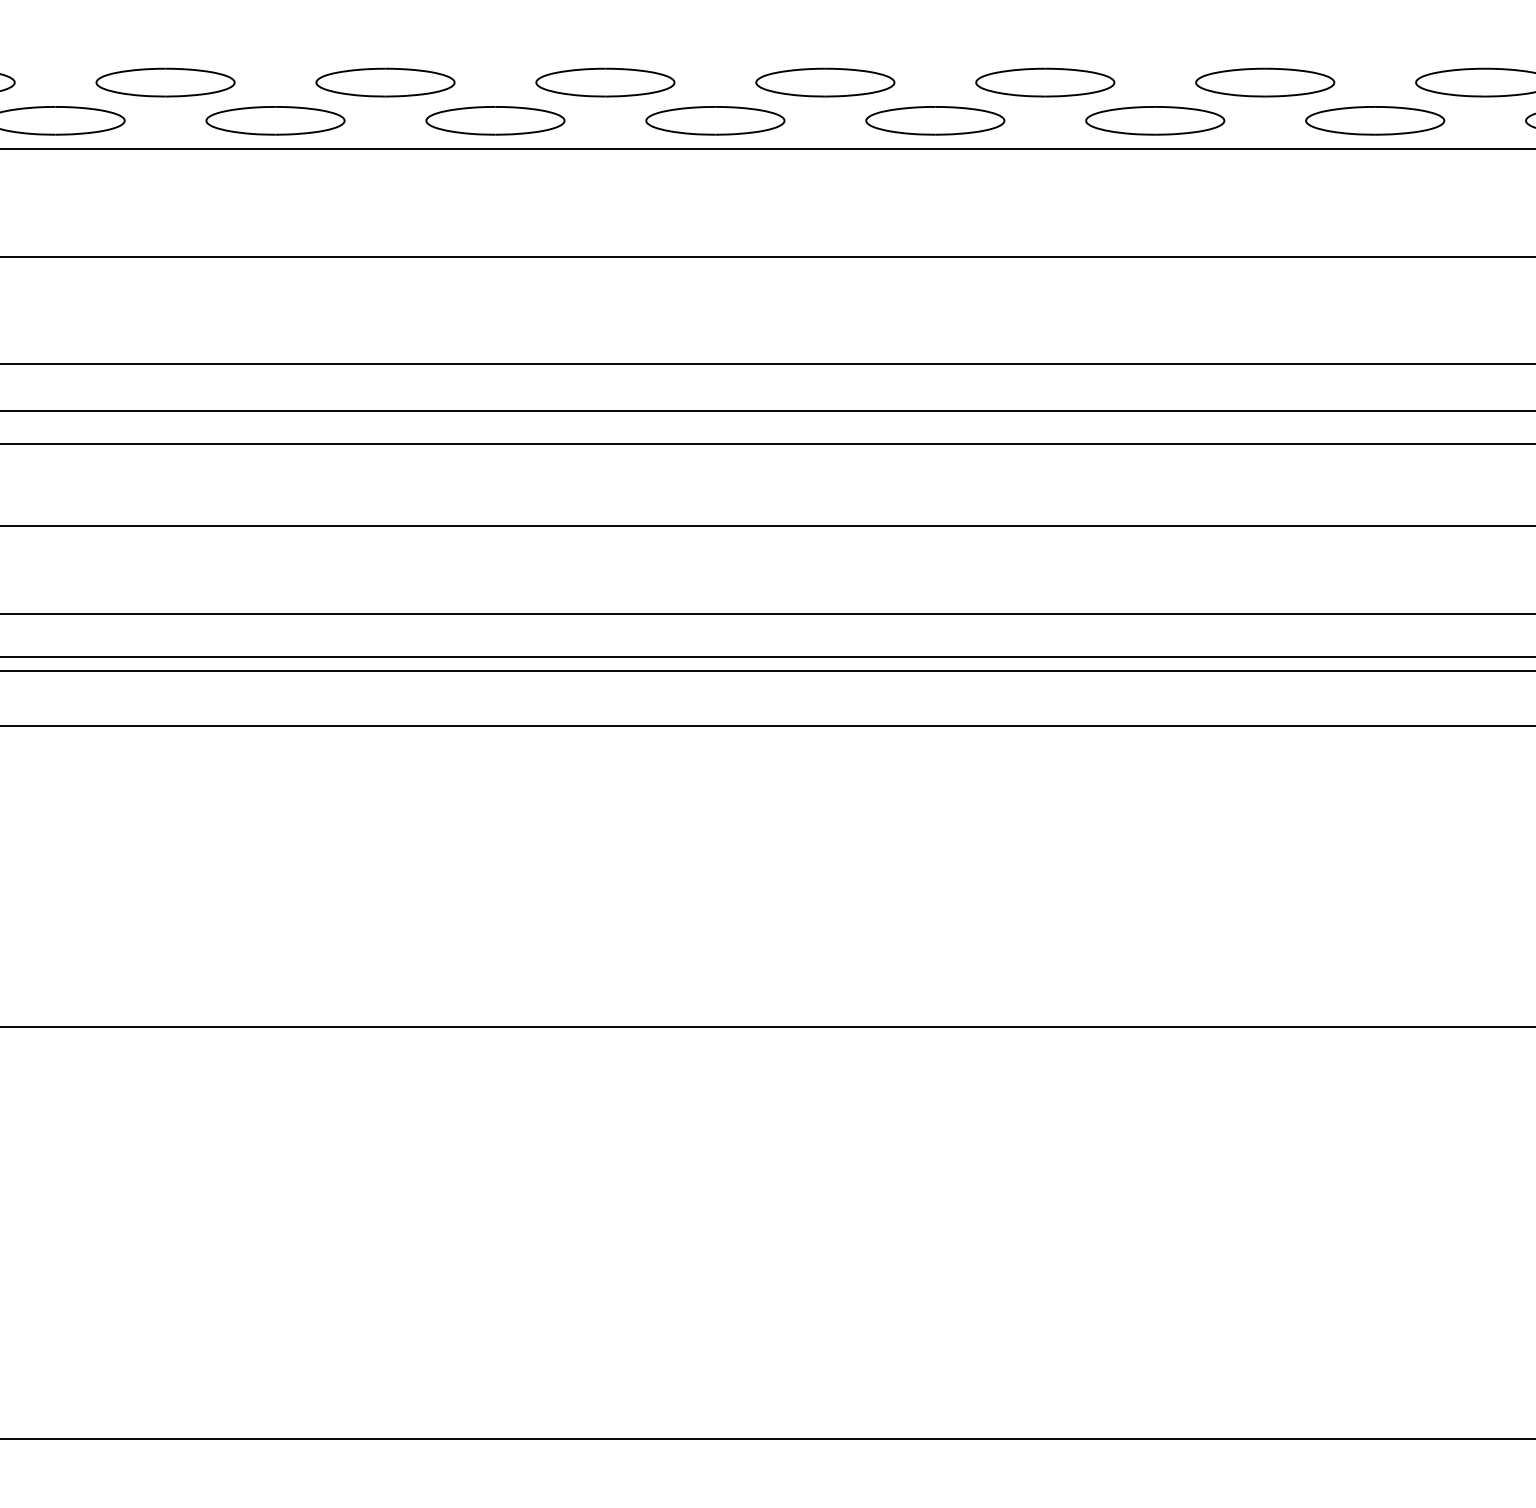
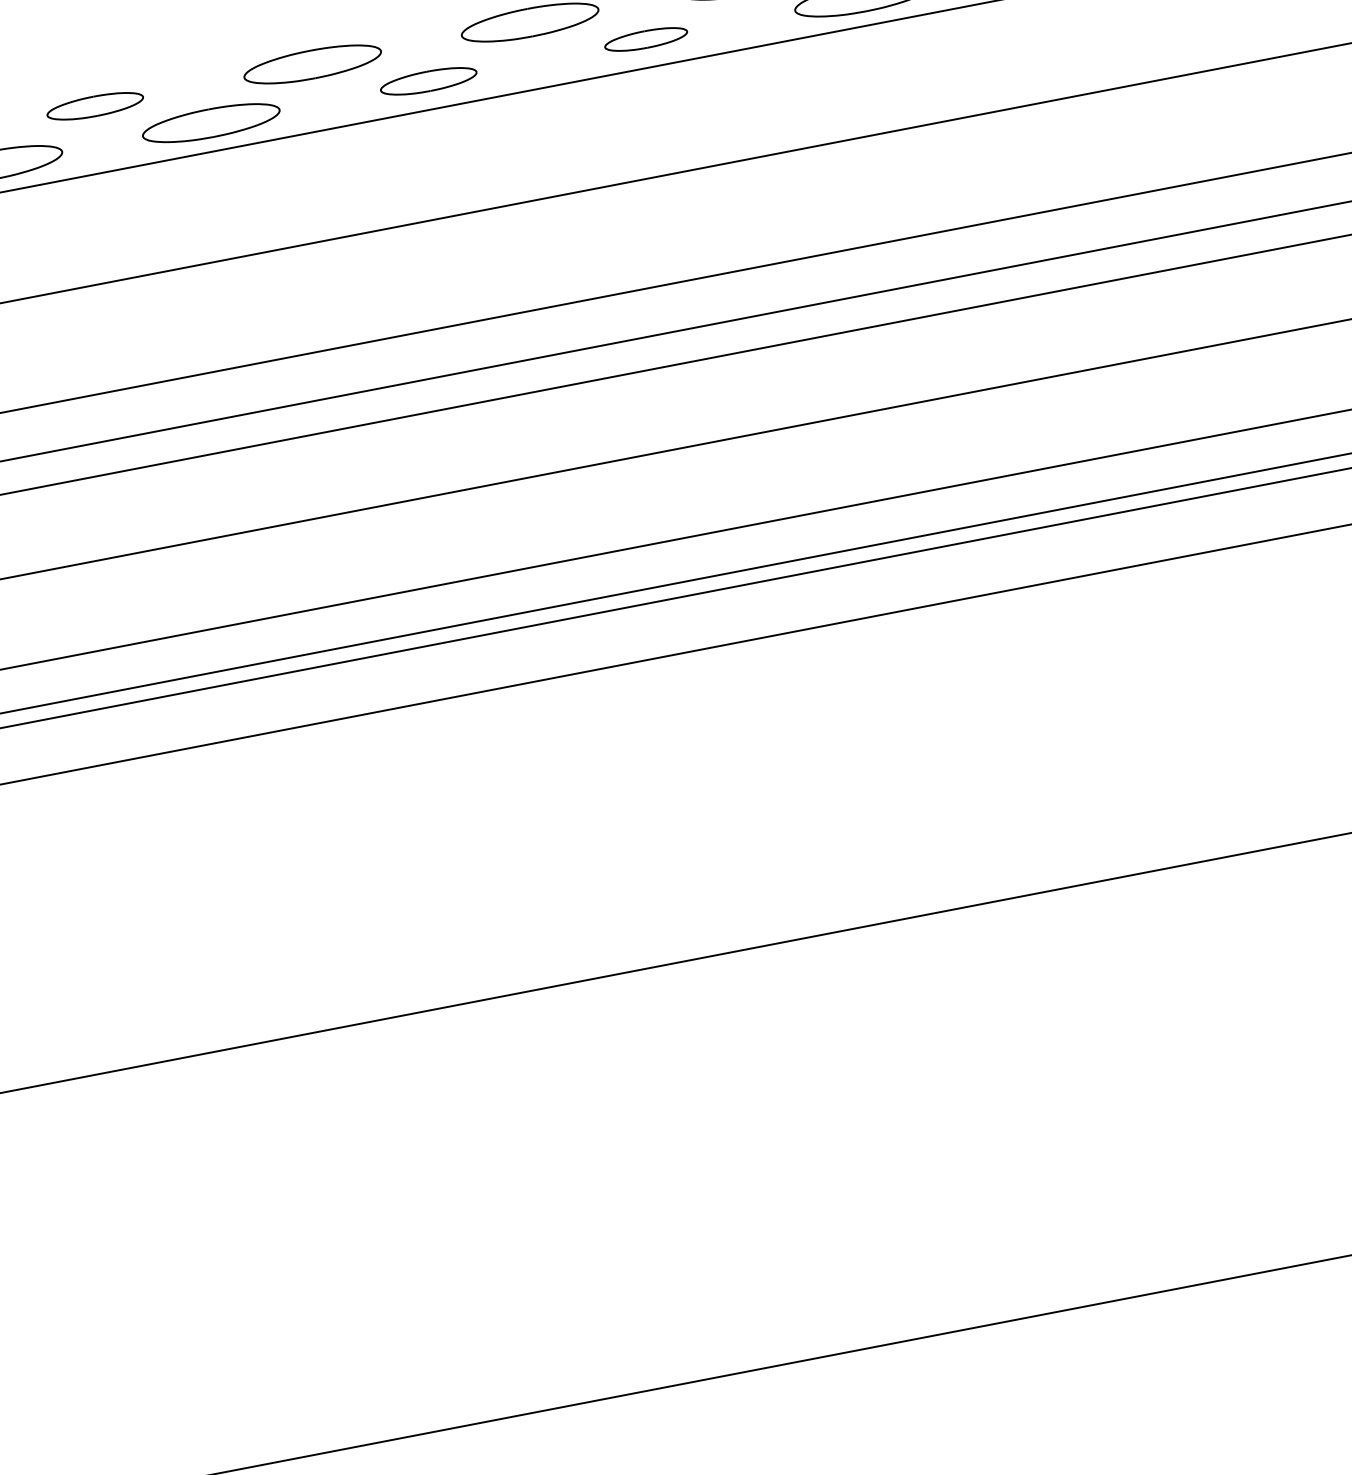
part: (165, 82) -> (95, 106), size x0.7
part: (495, 120) -> (428, 80), size x0.7
part: (715, 120) -> (646, 39), size x0.6

